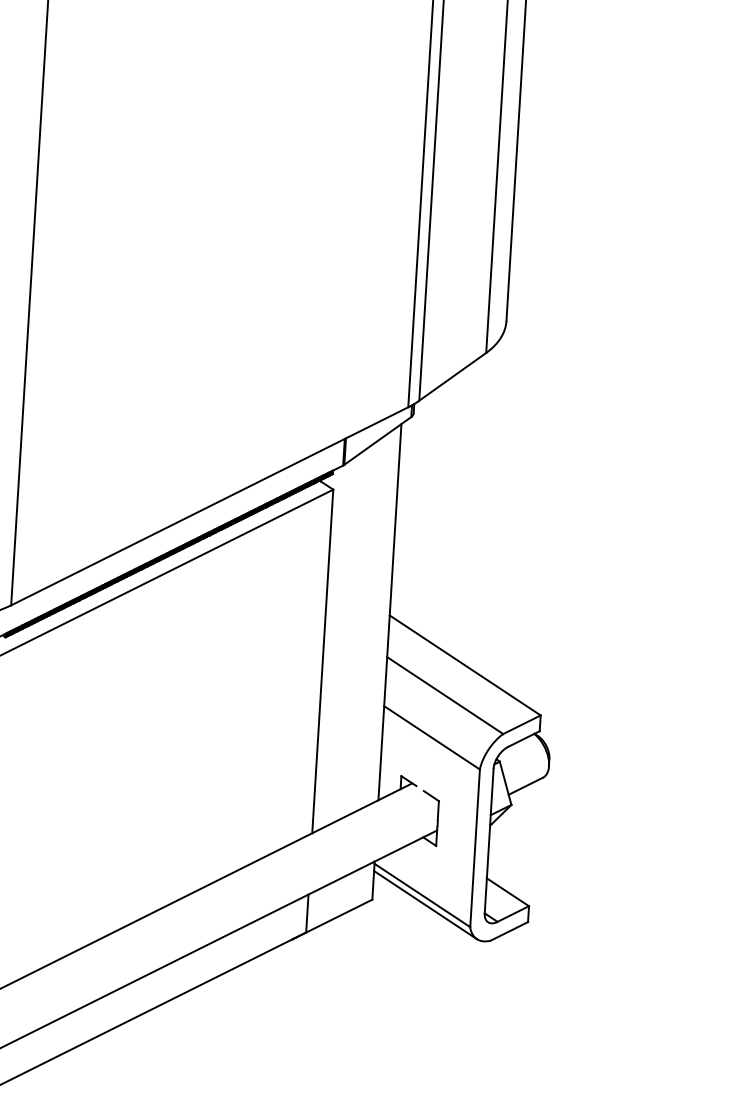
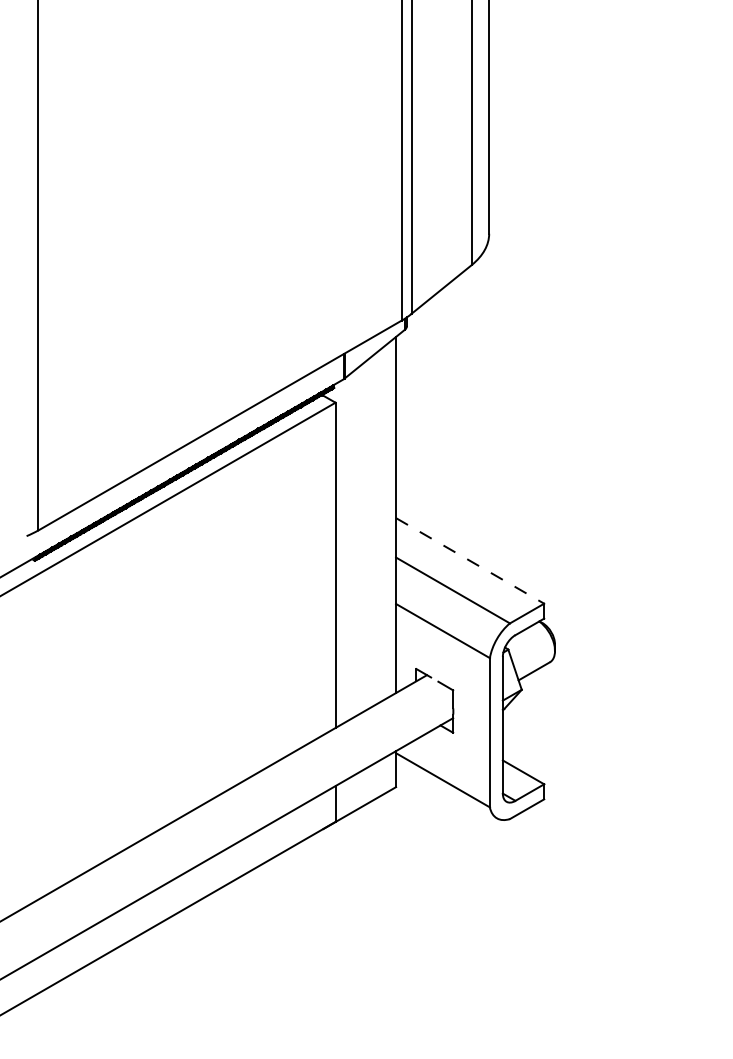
line: (465, 665) -> (470, 560), solid -> dashed
line: (425, 905) -> (446, 789), removed

